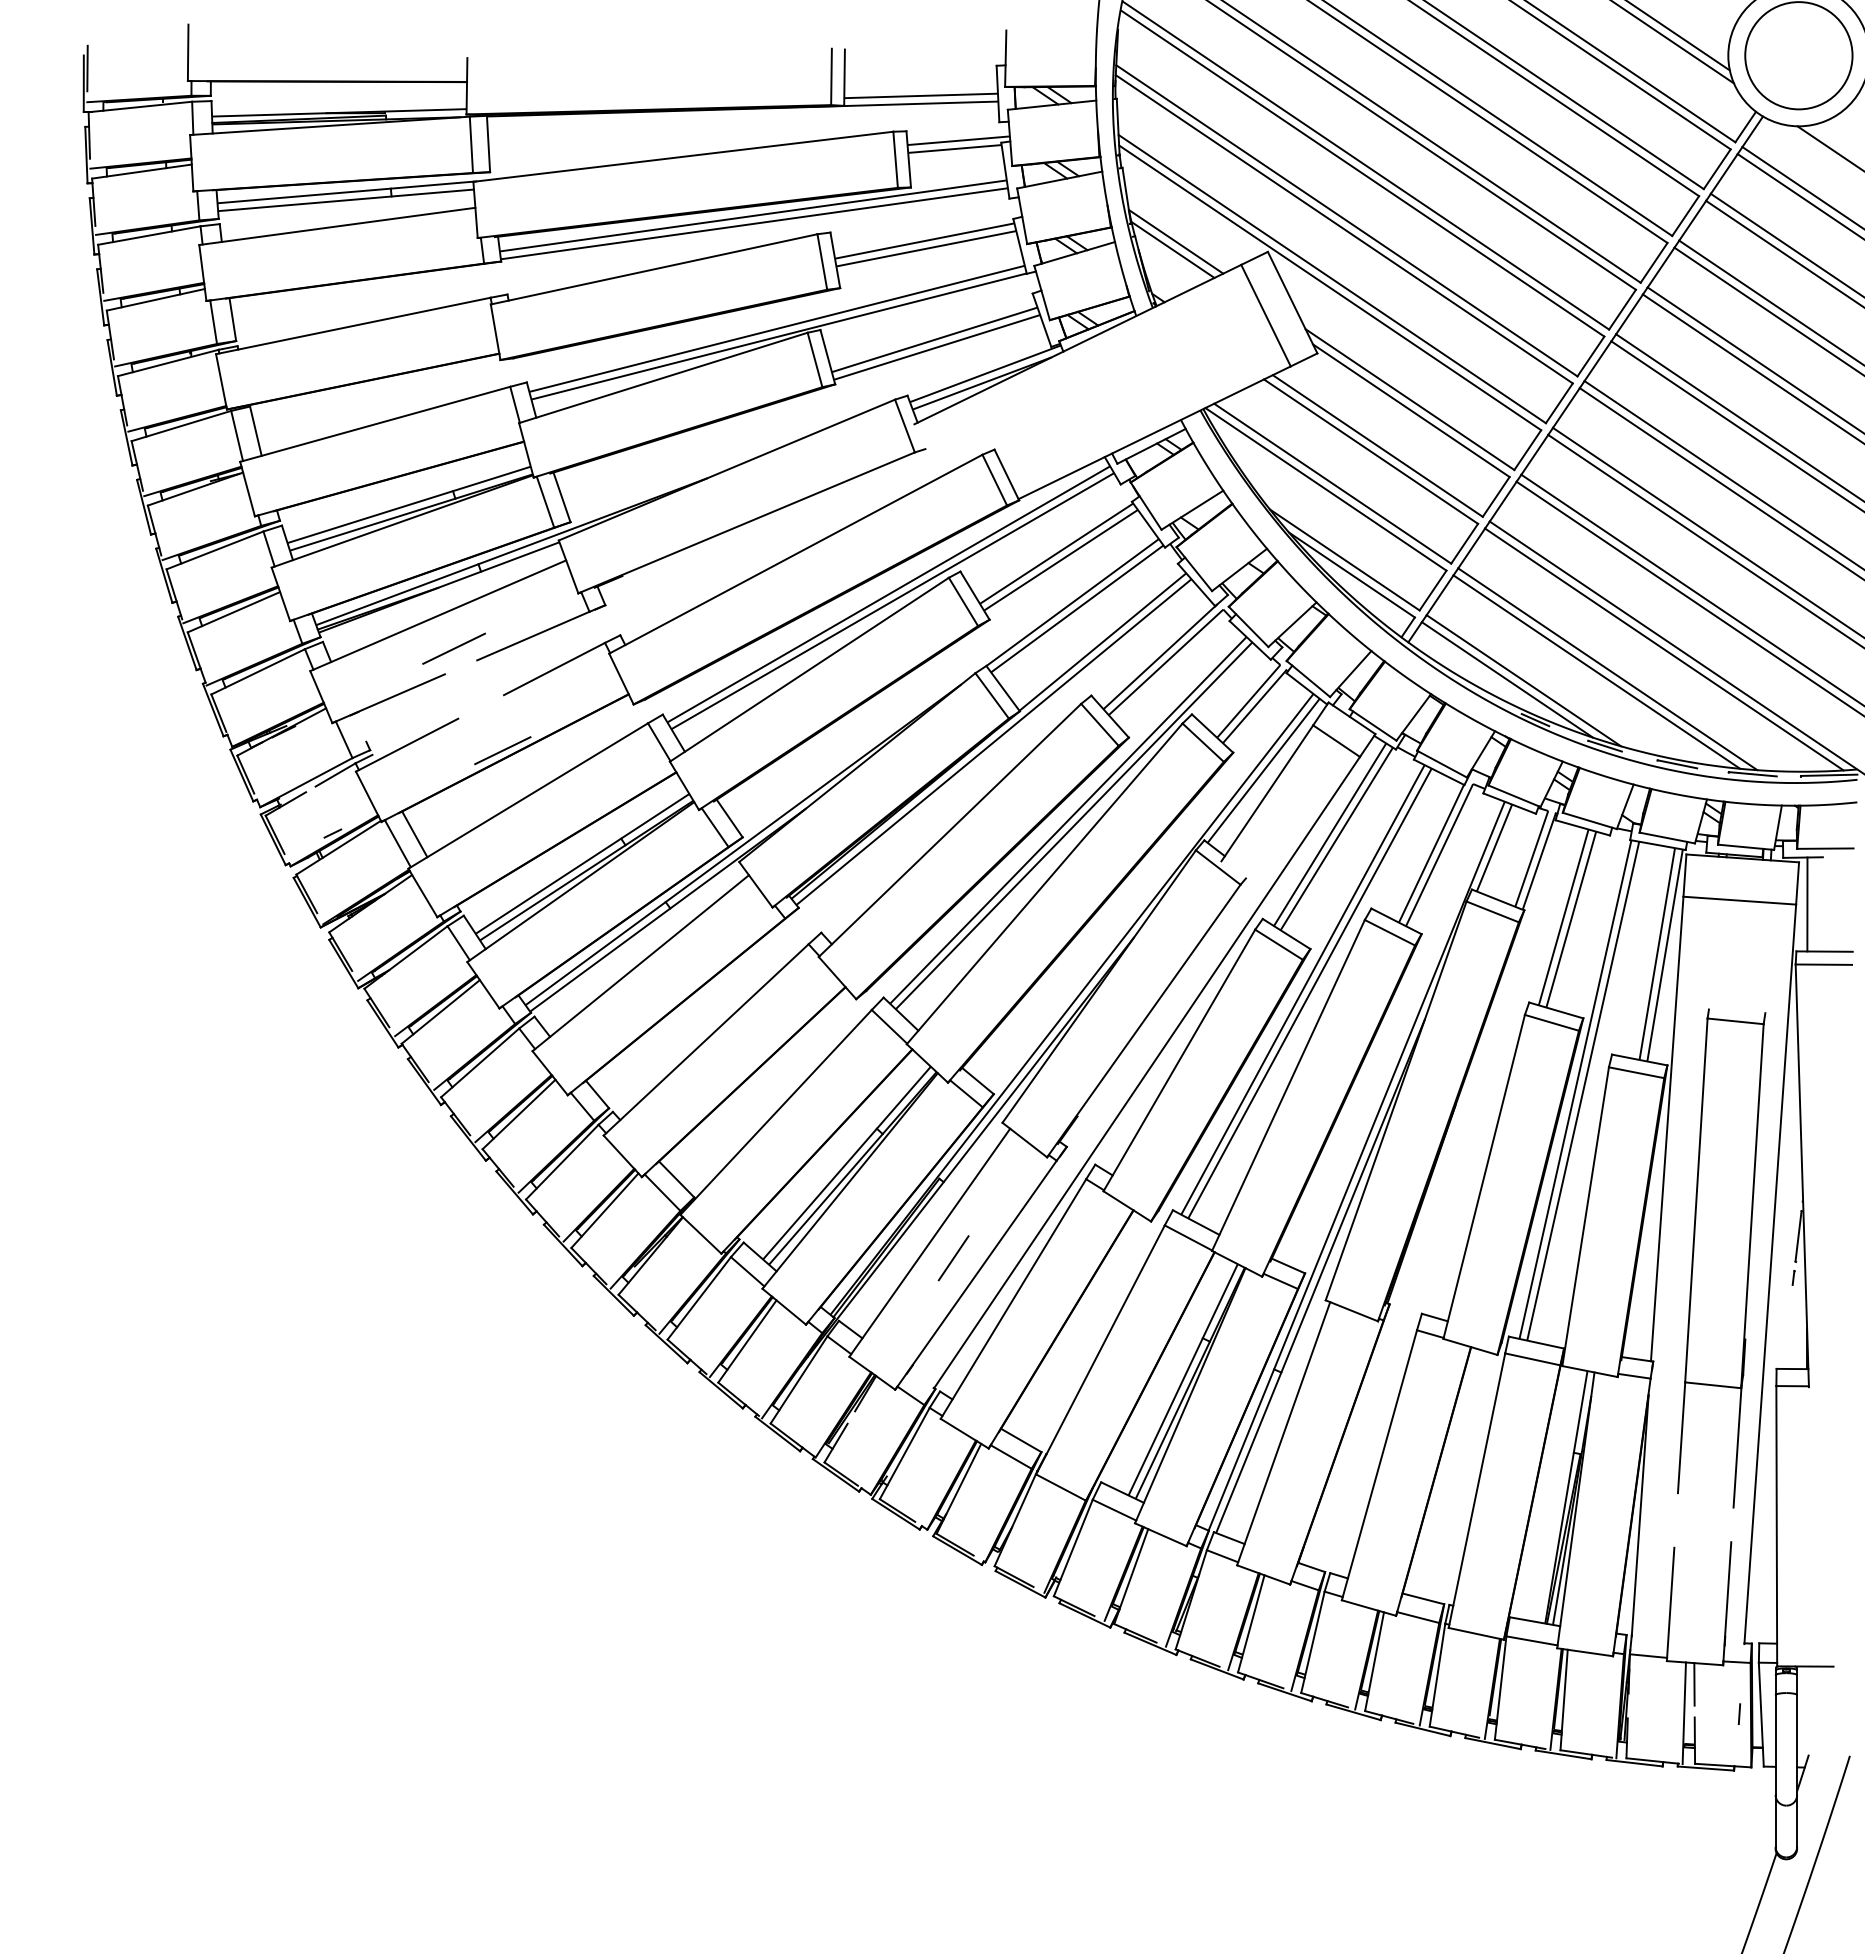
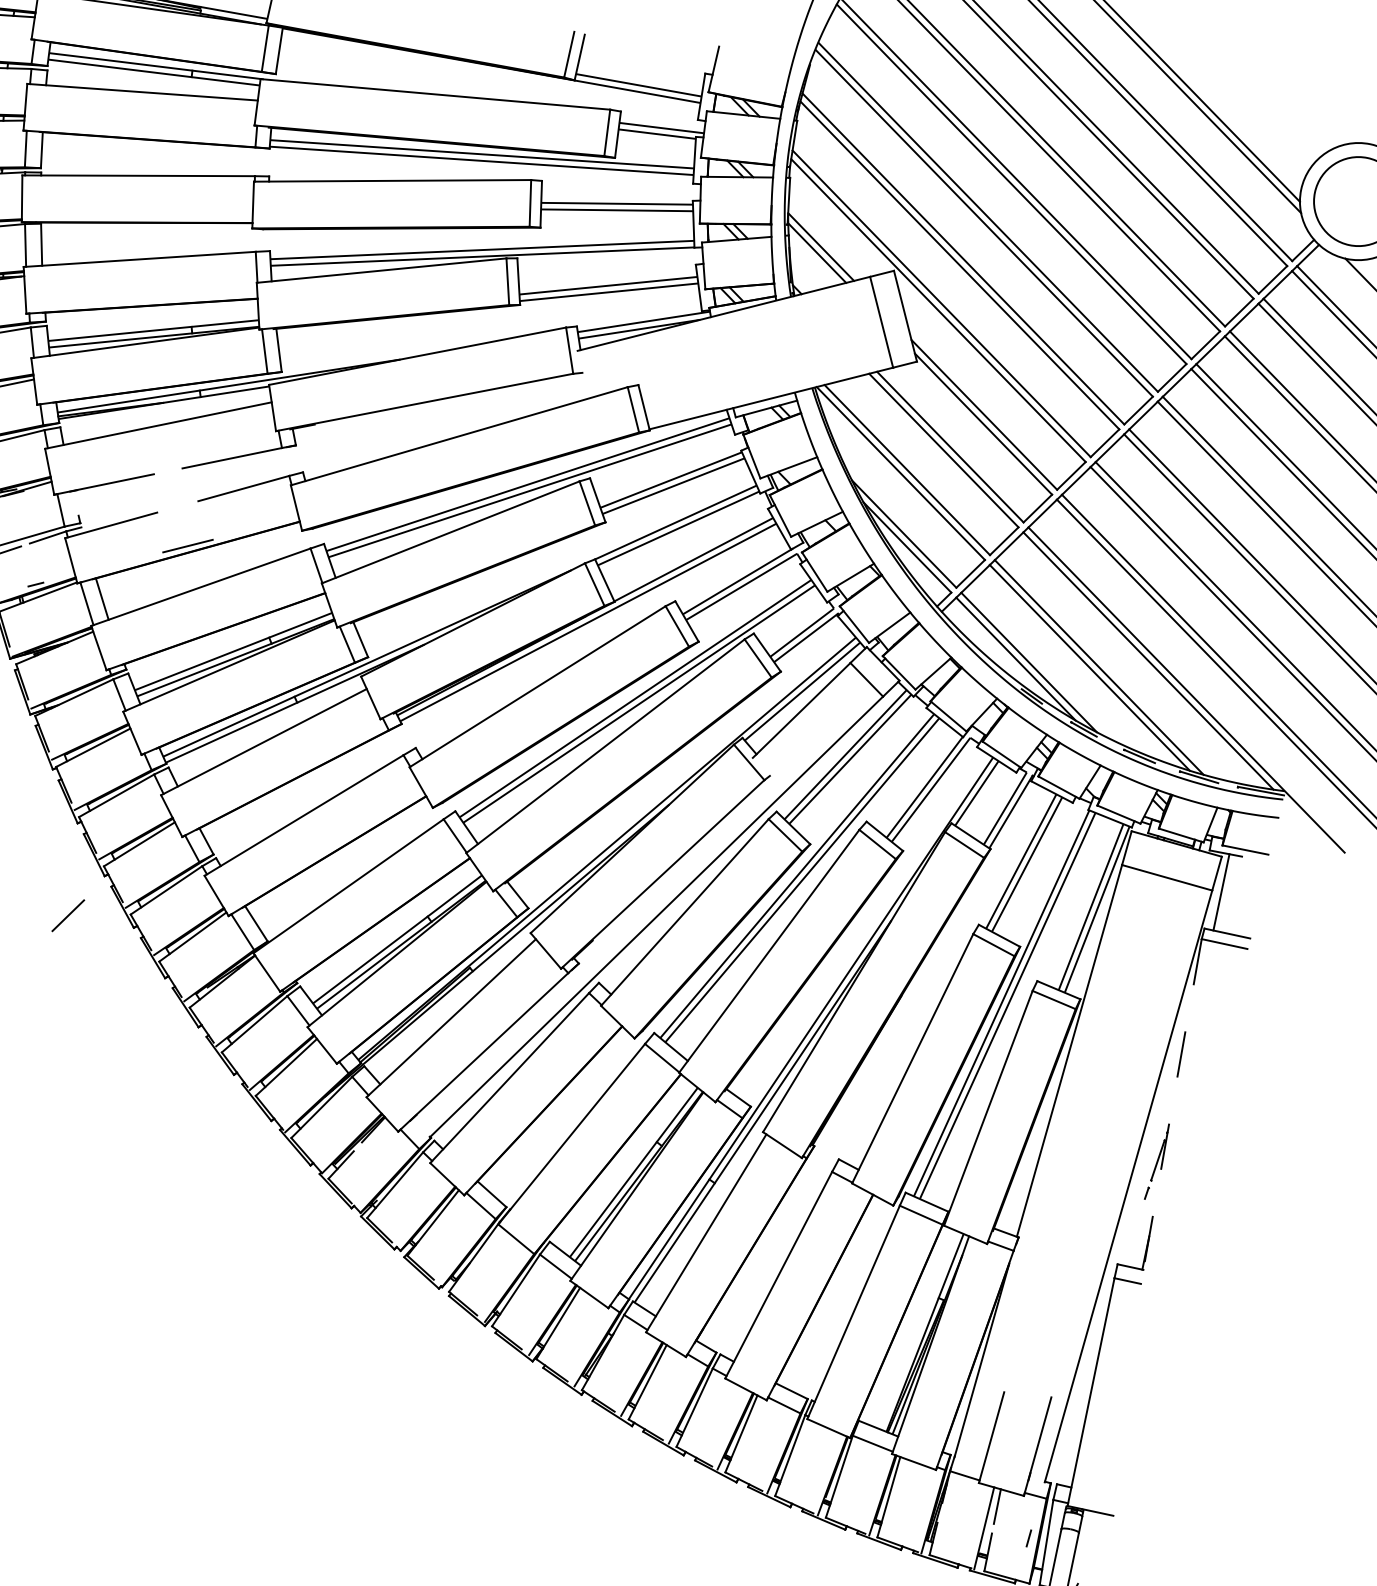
line: (454, 648) -> (166, 454), removed
line: (1802, 1176) -> (1171, 1112), solid -> dashed
line: (953, 1258) -> (68, 915), moved
part: (1721, 1258) -> (1091, 1165), removed

